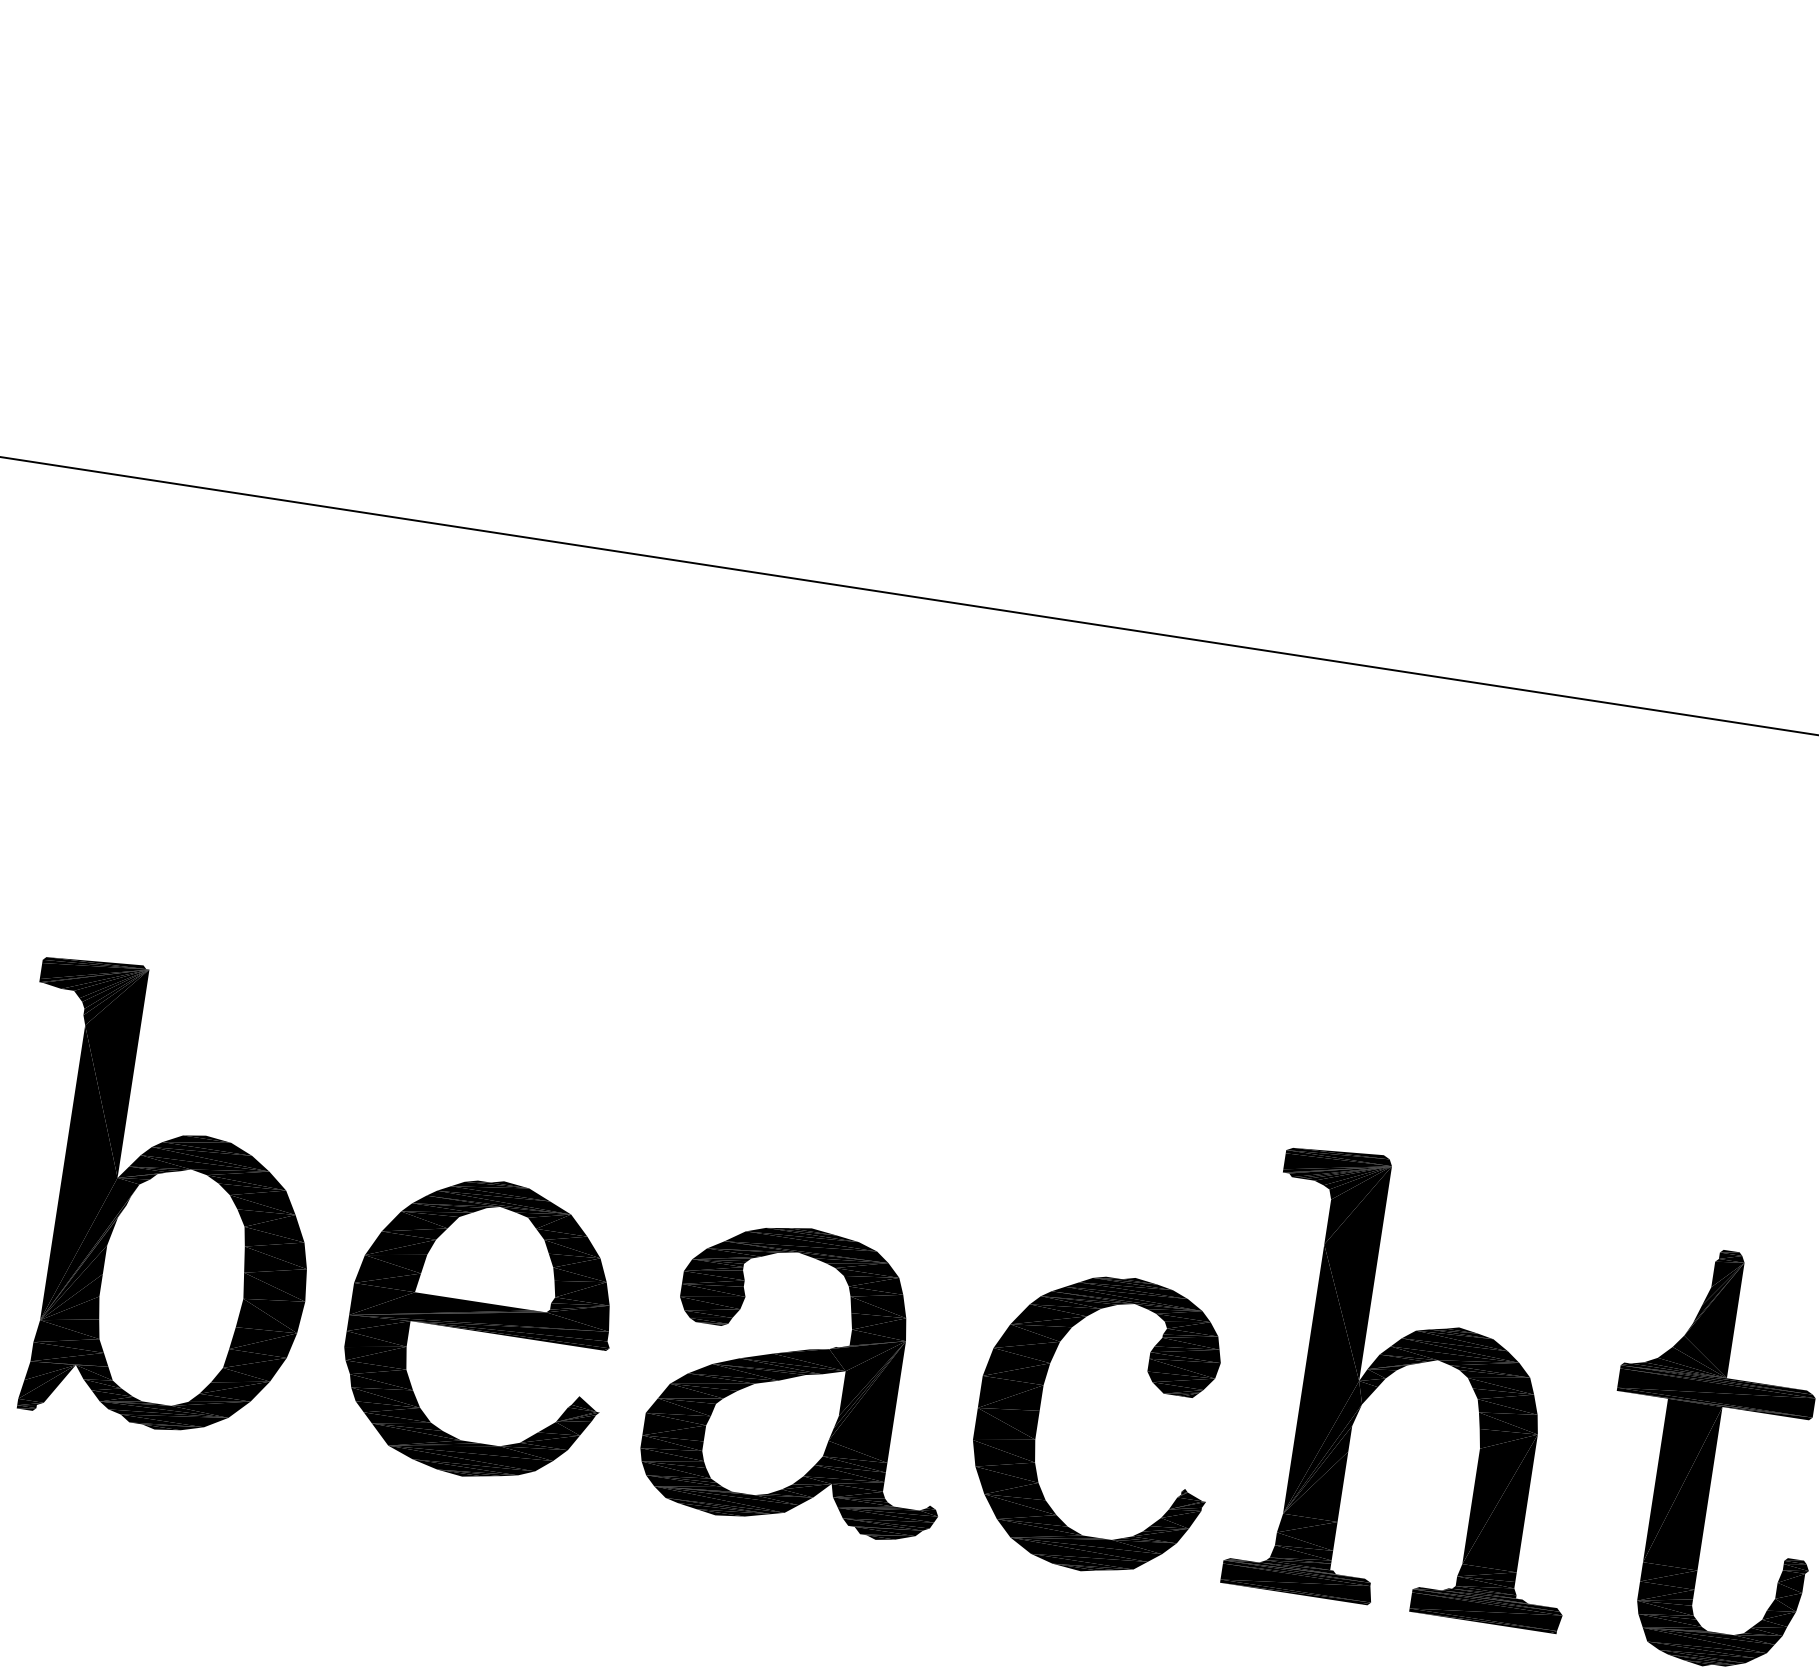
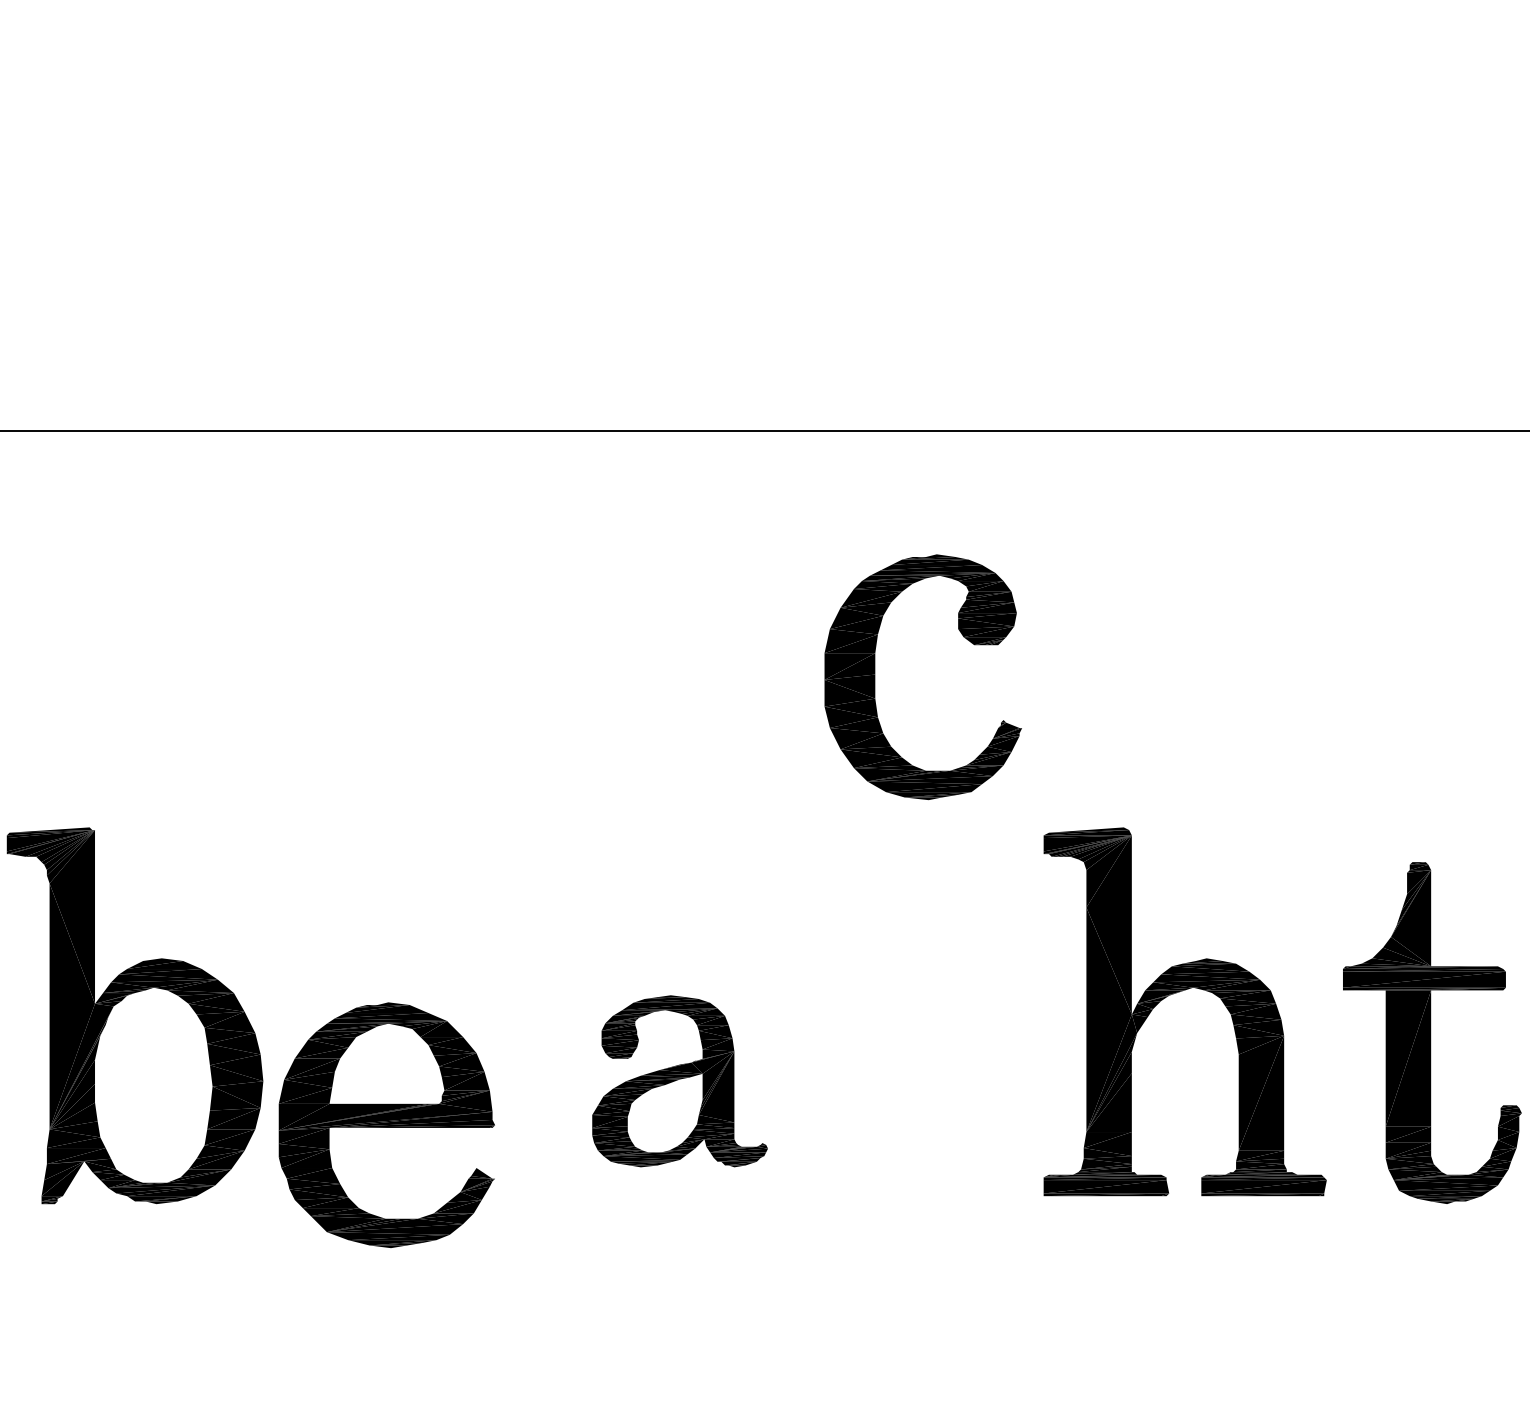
part: (479, 1327) -> (386, 1124), moved
part: (804, 1378) -> (679, 1081), size x0.7
part: (1039, 1414) -> (875, 677), moved

